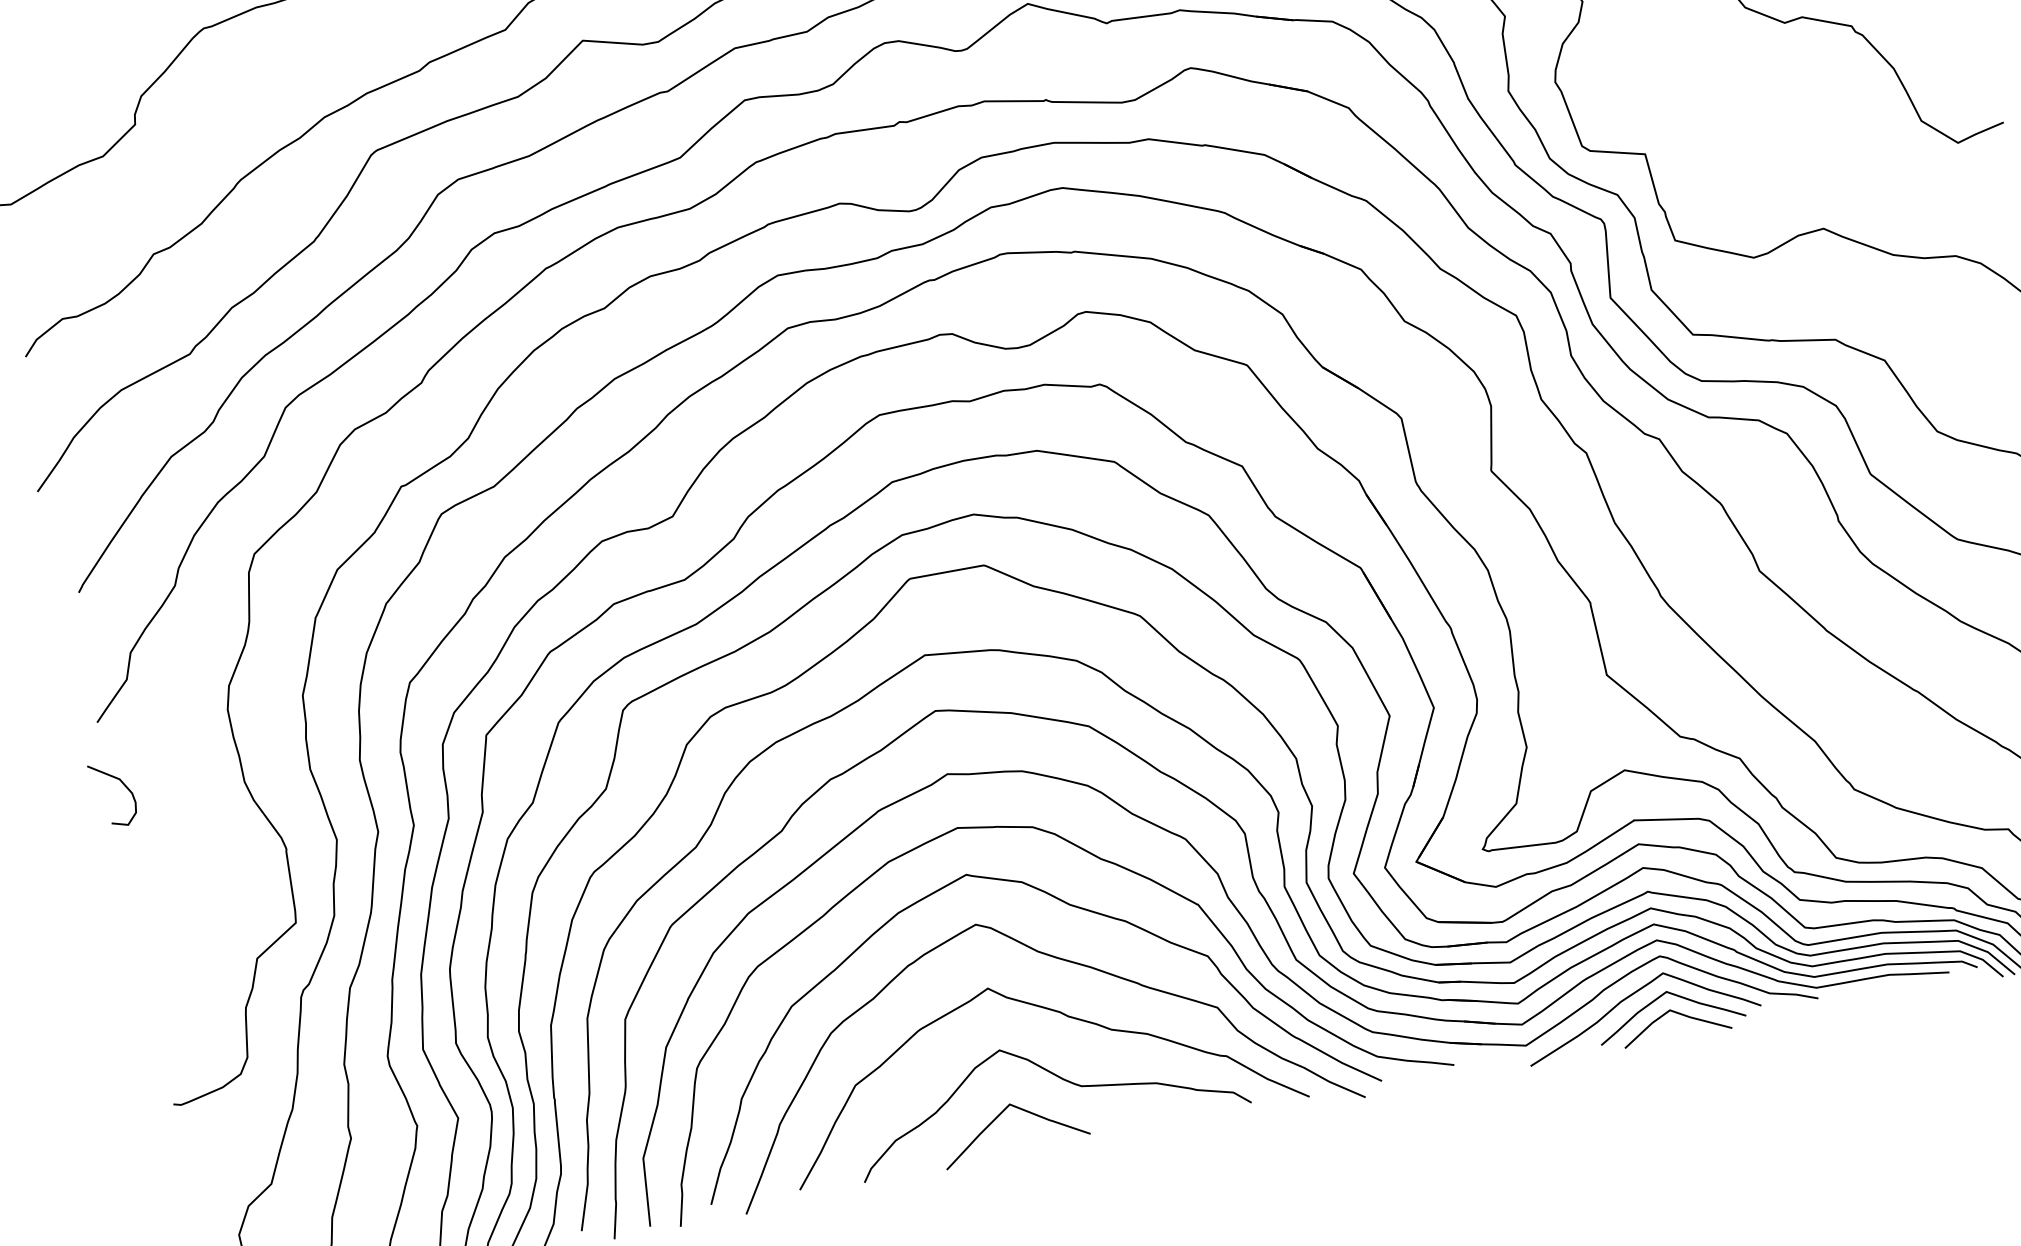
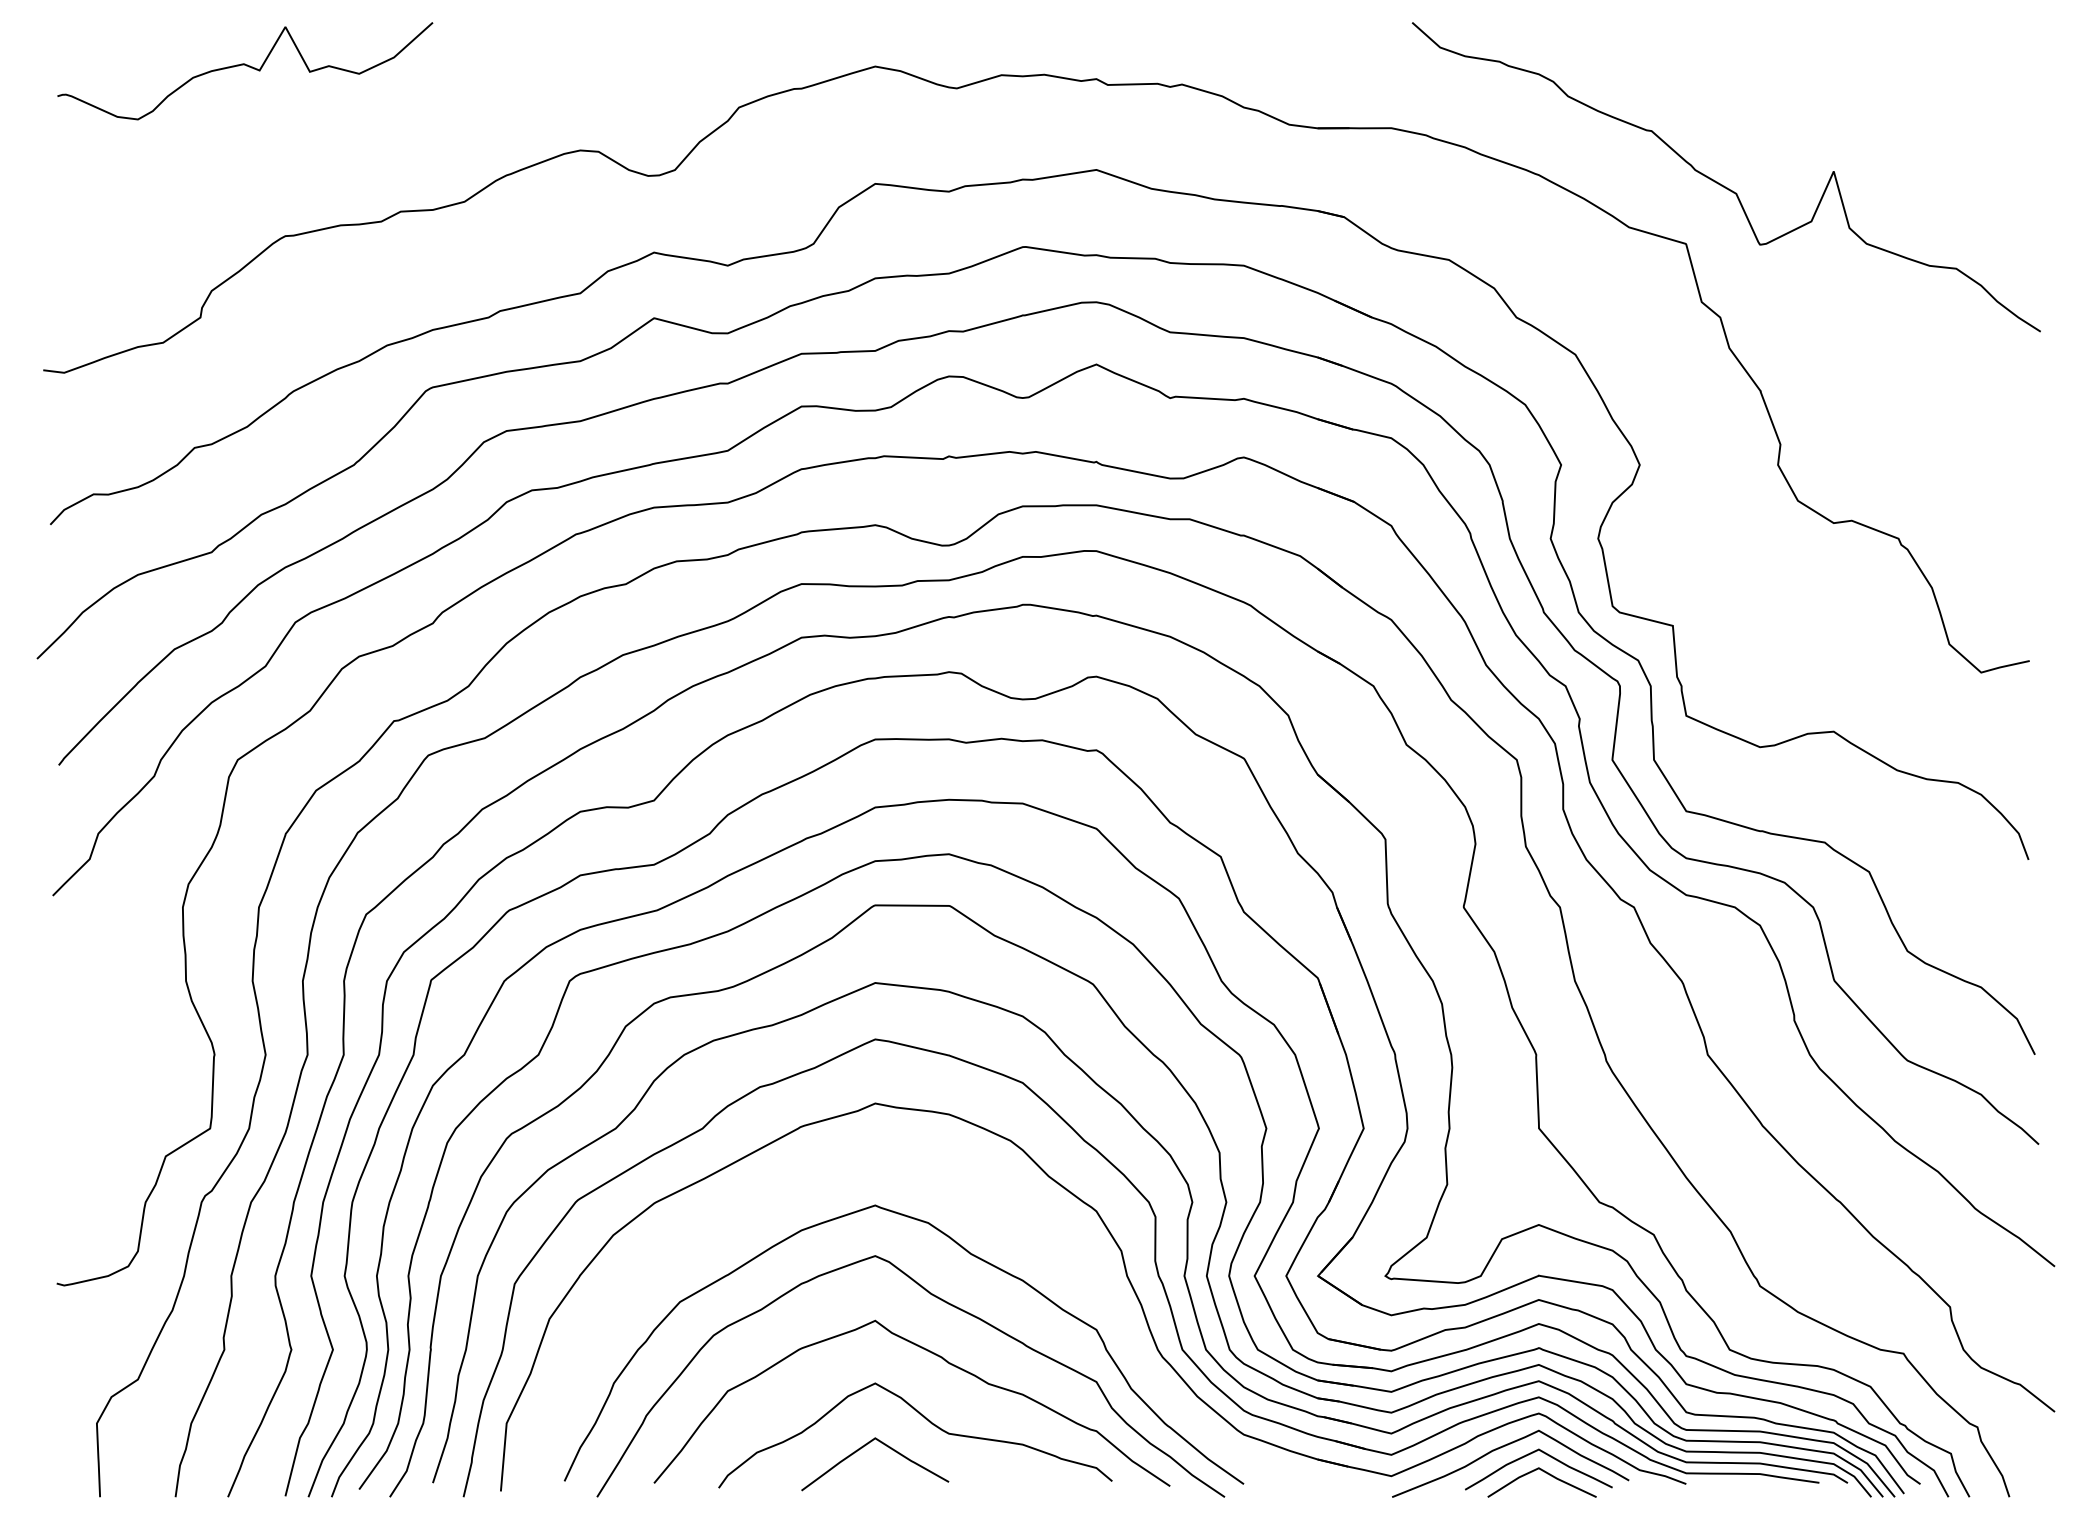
curve: (122, 784) -> (66, 961), removed
curve: (1098, 859) -> (1007, 1214), removed

